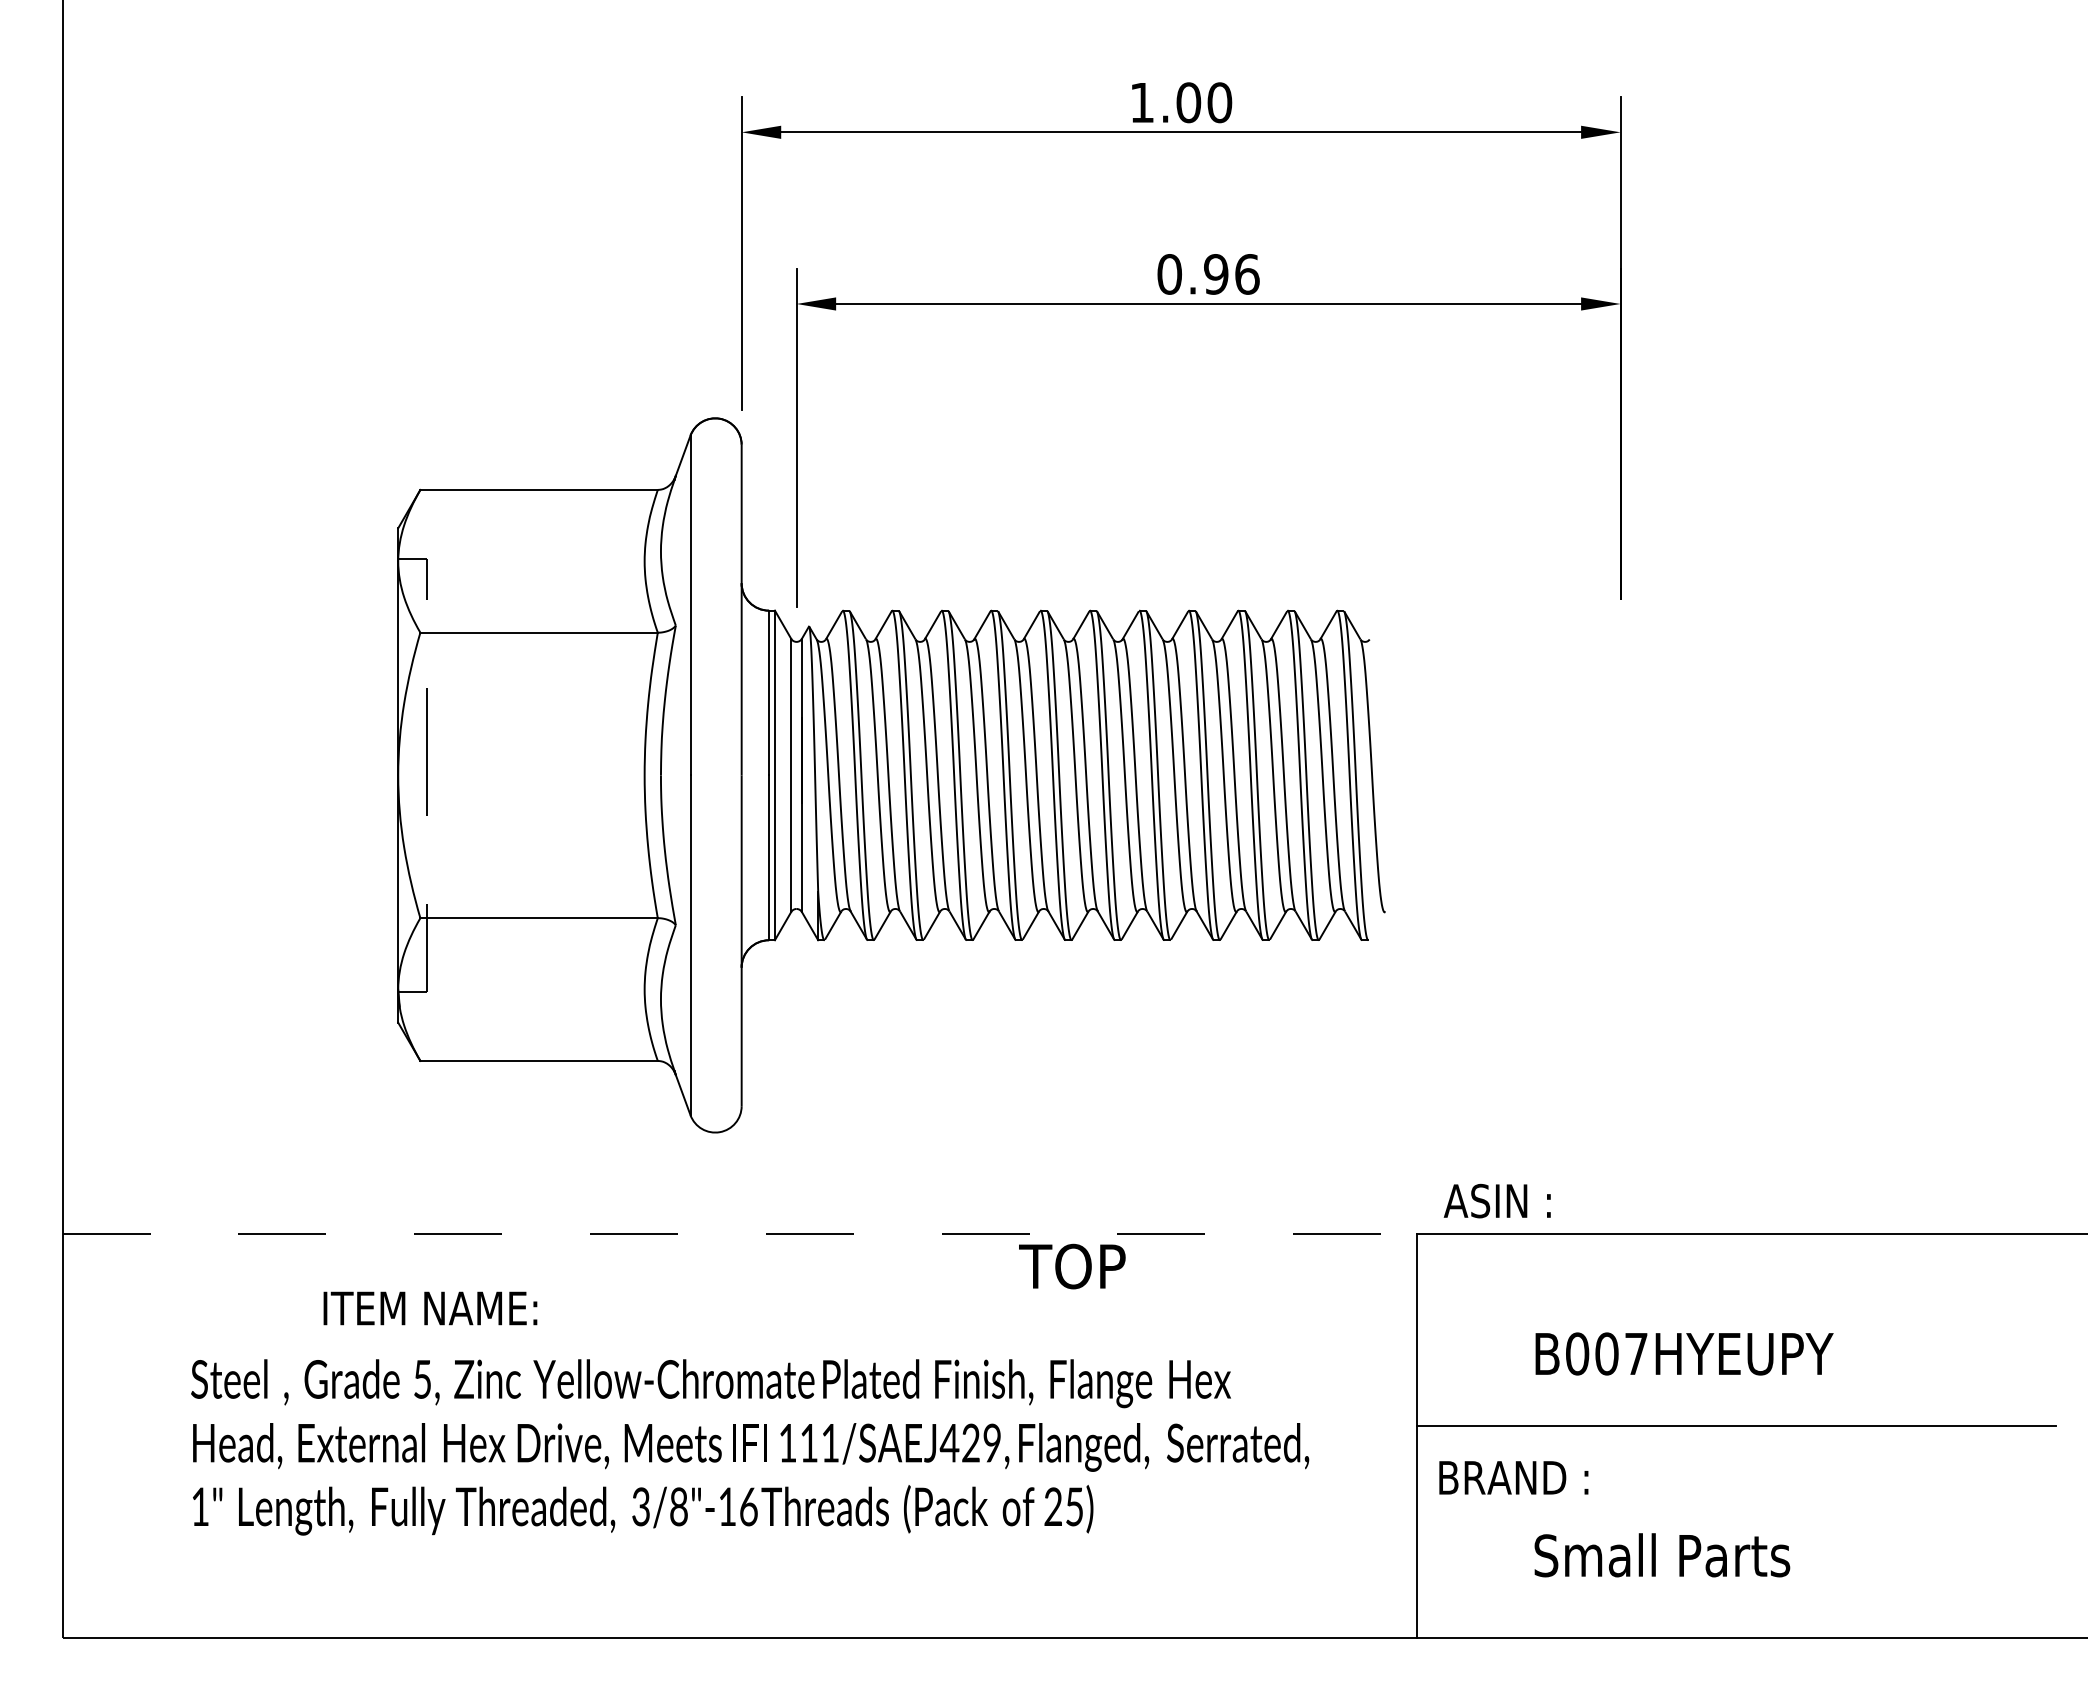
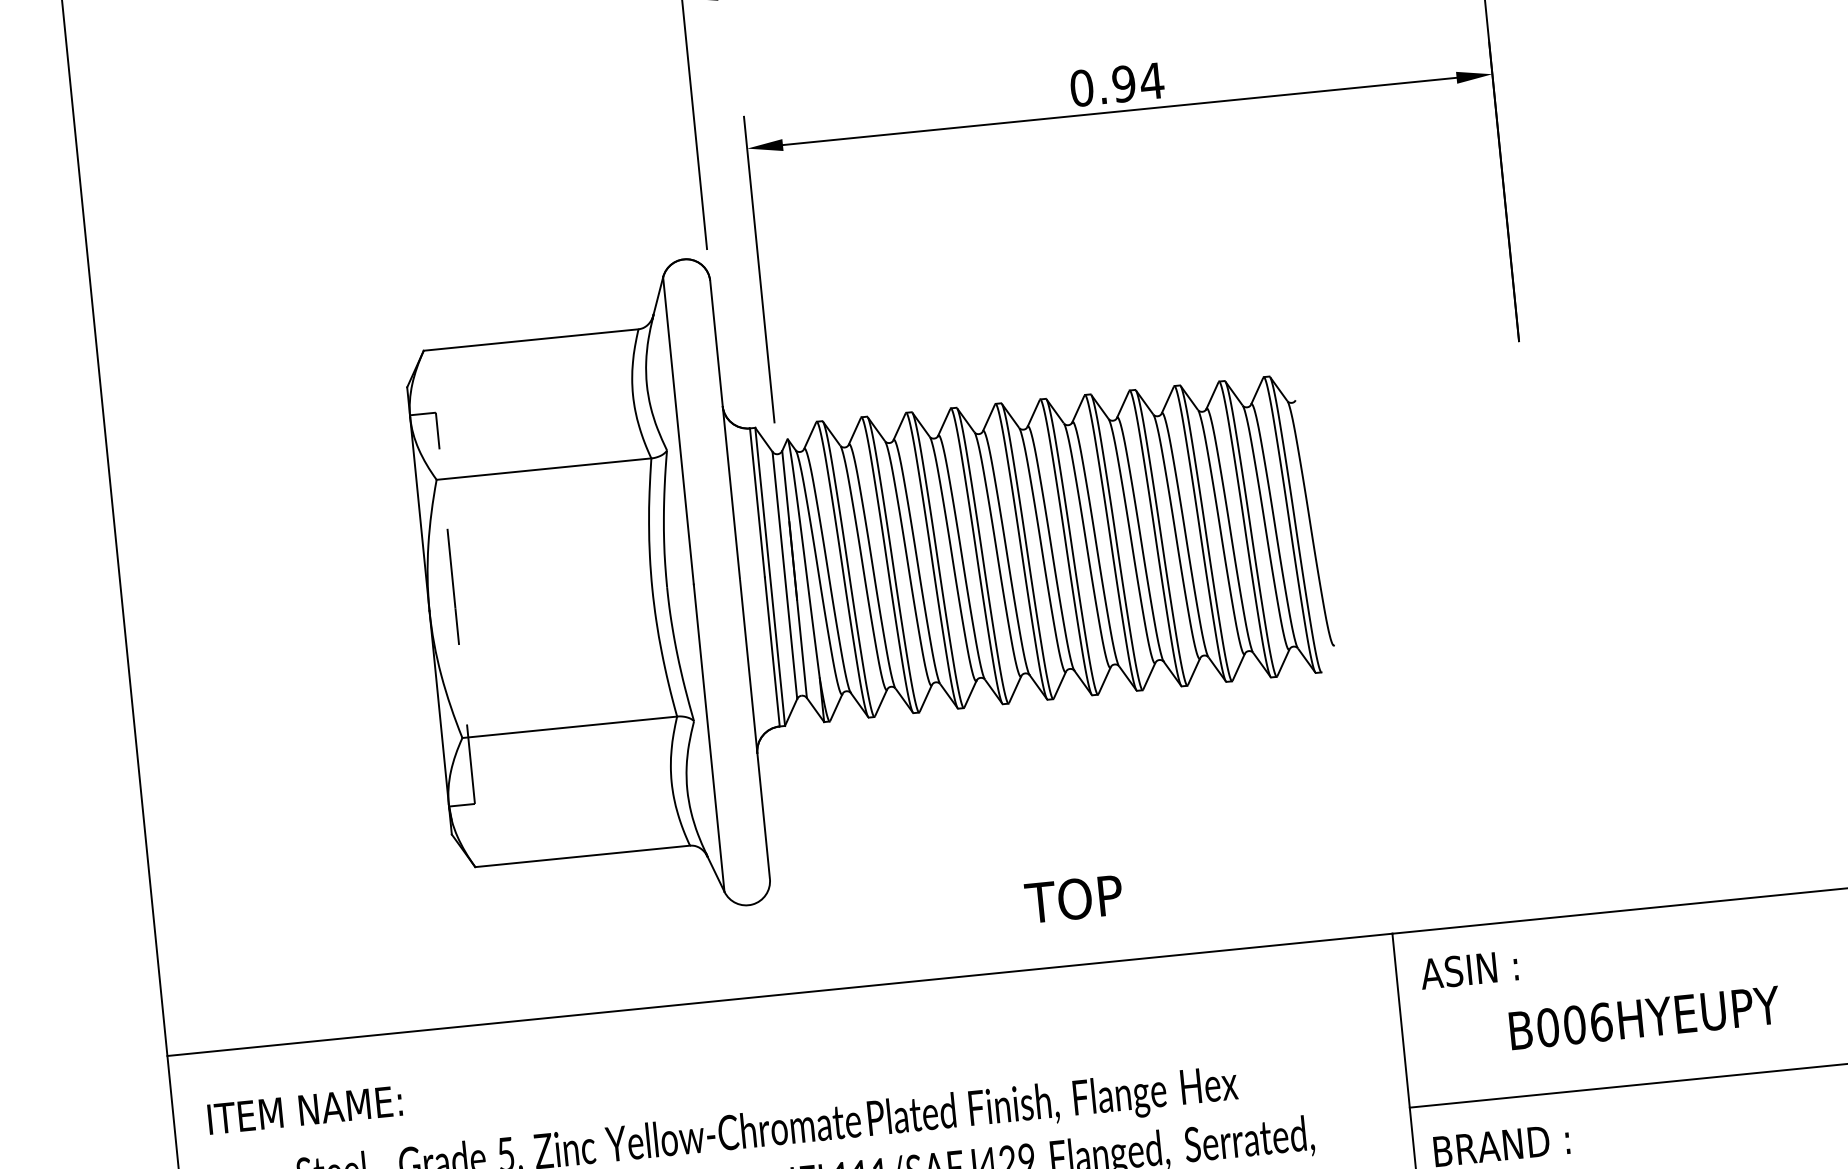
text: (1247, 274) -> (1152, 81), 0.96 -> 0.94
text: (1496, 1200) -> (1468, 969), moved
line: (740, 1234) -> (780, 995), dashed -> solid
text: (1072, 1266) -> (1074, 899), moved
text: (430, 1308) -> (305, 1110), moved
text: (1636, 1353) -> (1601, 1021), B007HYEUPY -> B006HYEUPY

